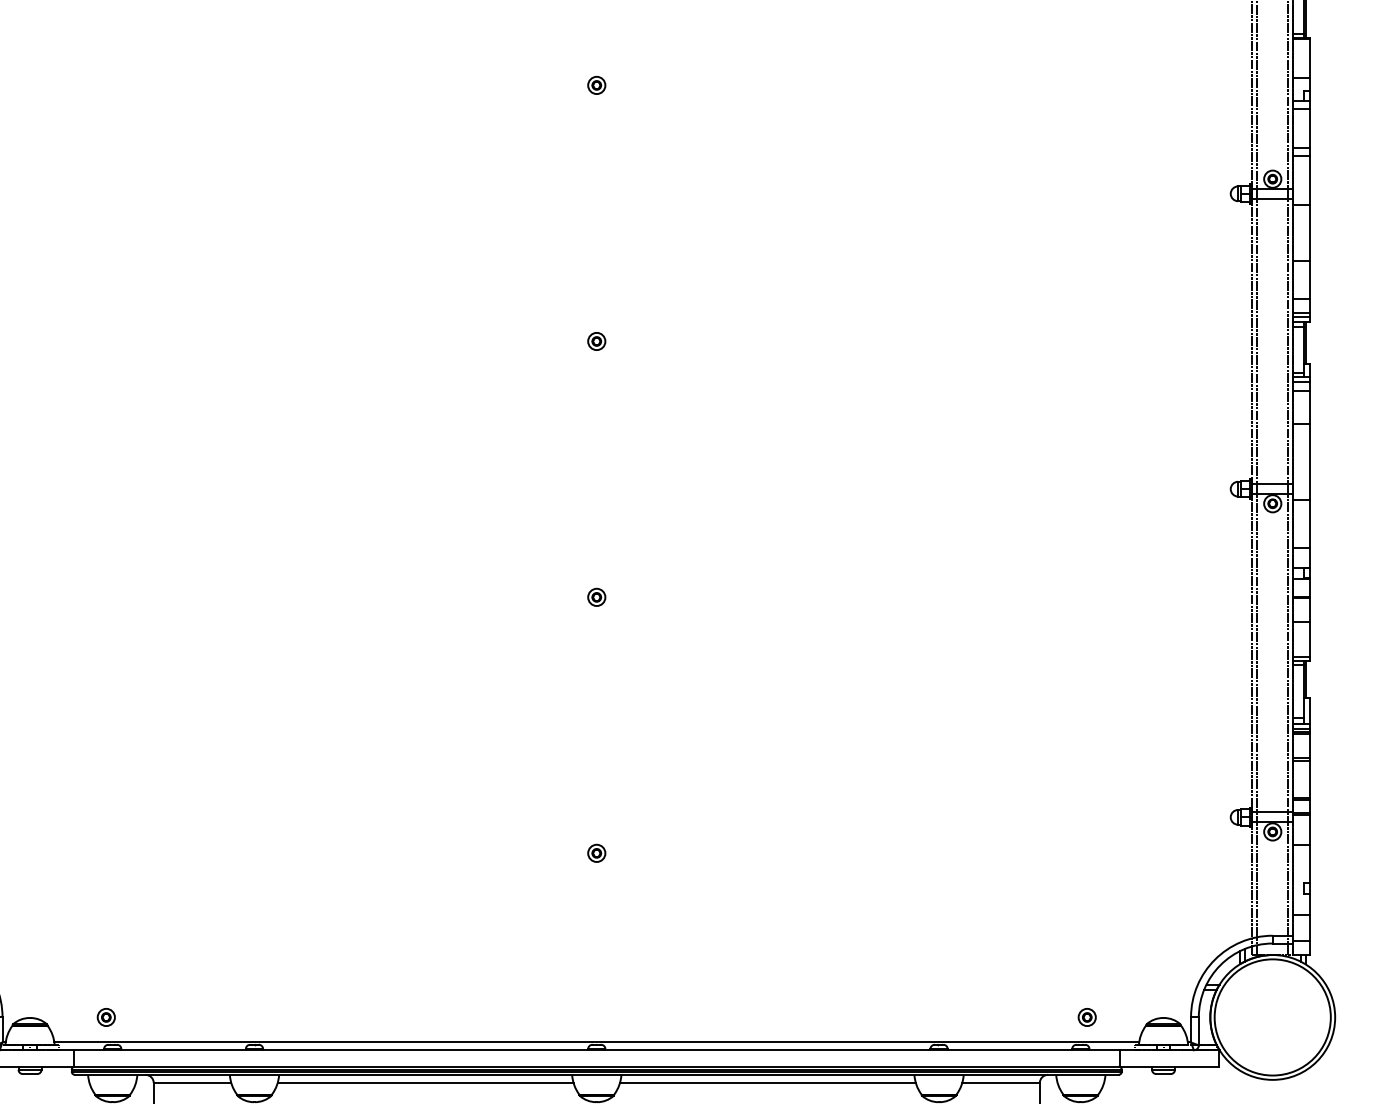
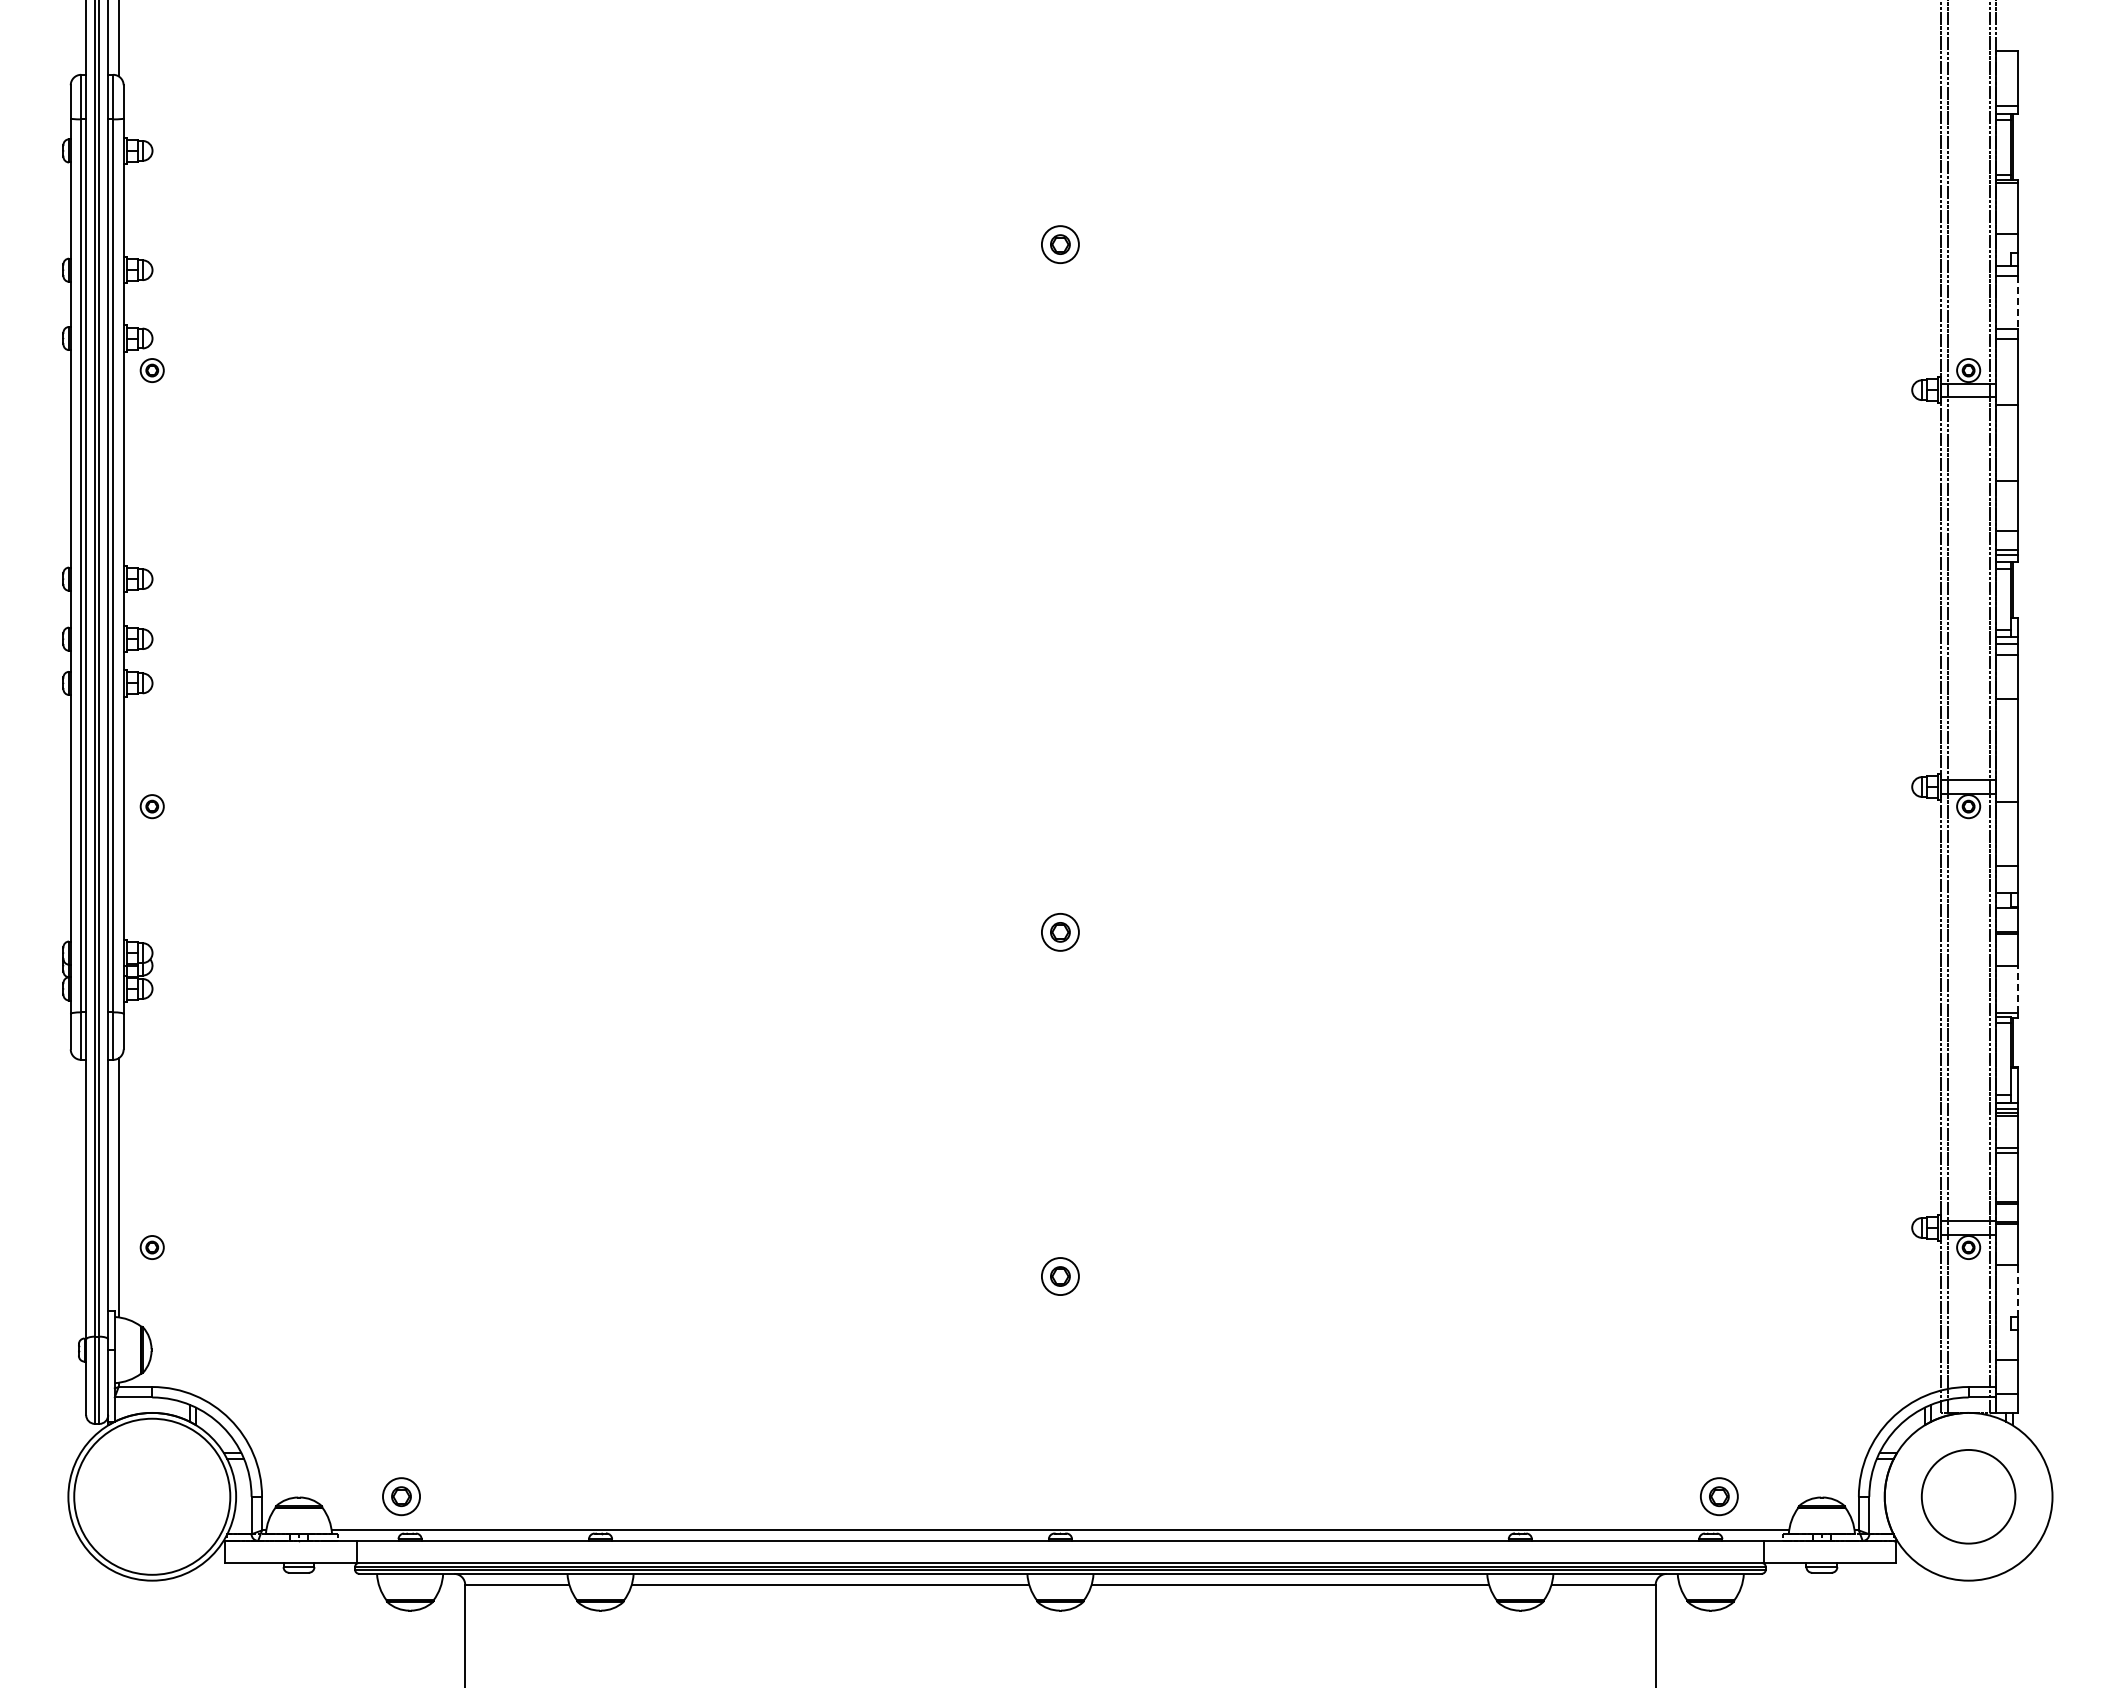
part: (596, 85) -> (1060, 244), size x1.6
line: (1309, 128) -> (2018, 302), solid -> dashed
part: (596, 341) -> (1060, 588), removed
part: (596, 597) -> (1060, 932), size x1.6
line: (1309, 639) -> (2018, 988), solid -> dashed
part: (596, 852) -> (1060, 1275), size x1.6
line: (1309, 864) -> (2018, 1291), solid -> dashed
part: (106, 1017) -> (401, 1496), size x1.6
part: (1087, 1017) -> (1719, 1496), size x1.6
circle: (1272, 1017) -> (1968, 1496), size x0.6

